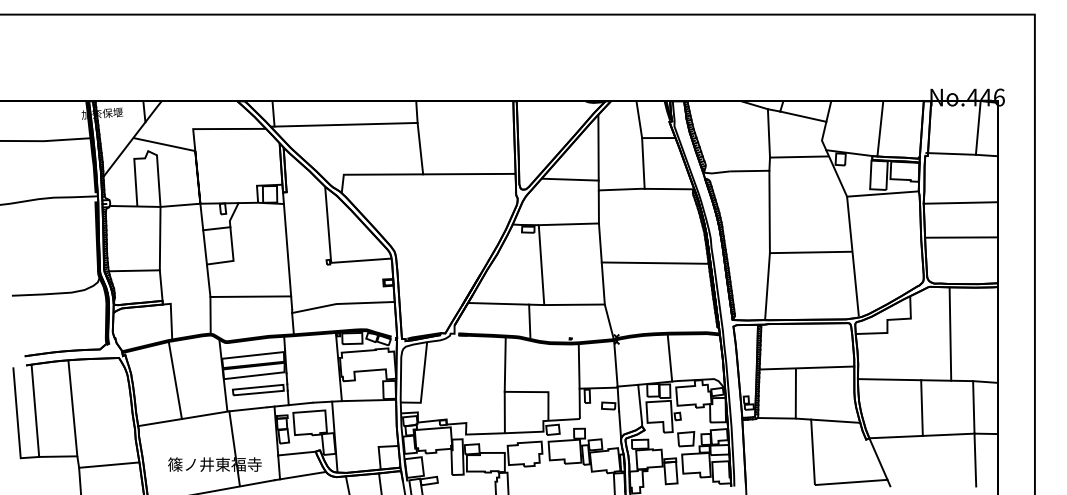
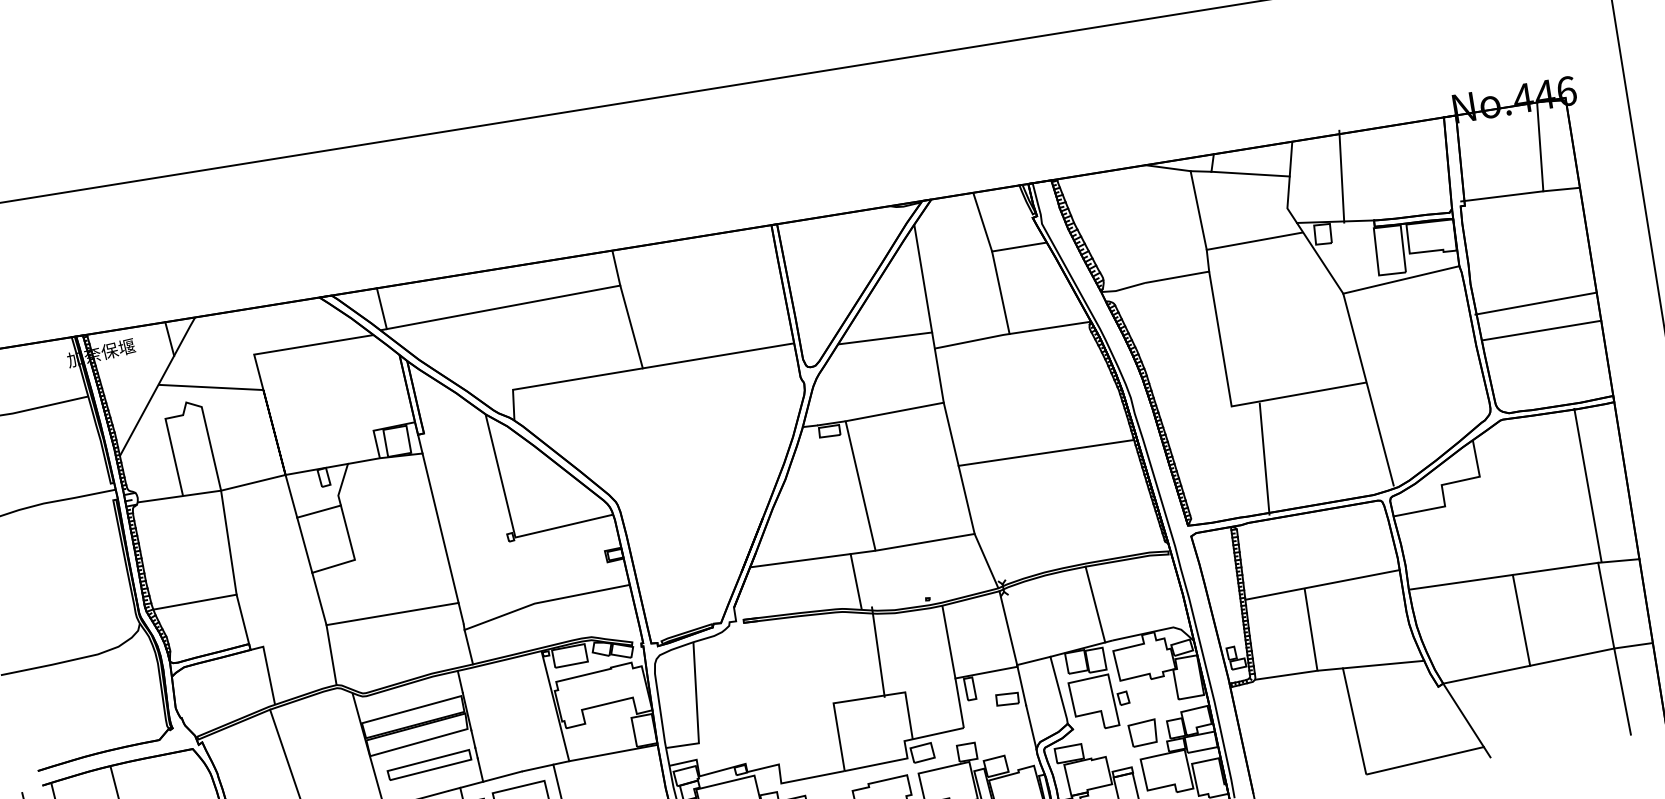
line: (880, 128) -> (1341, 175), moved
line: (960, 202) -> (1535, 302), moved
line: (767, 286) -> (1264, 458), moved
line: (950, 333) -> (1587, 484), moved
line: (504, 364) -> (877, 652), moved

